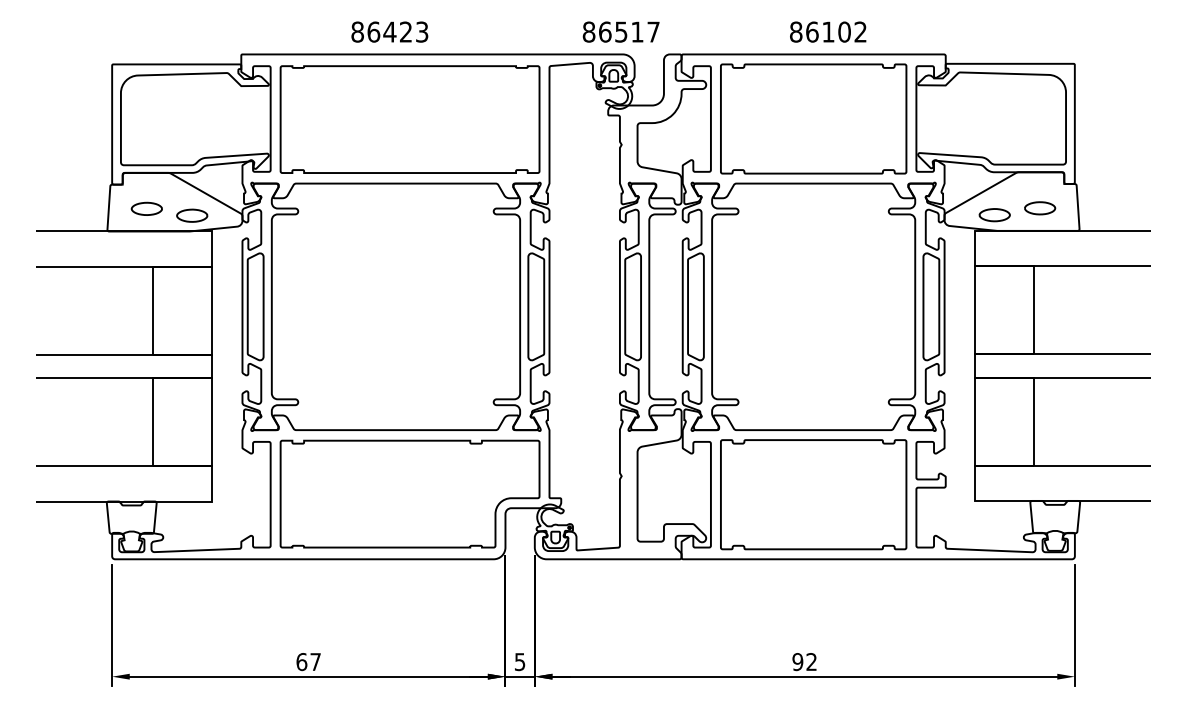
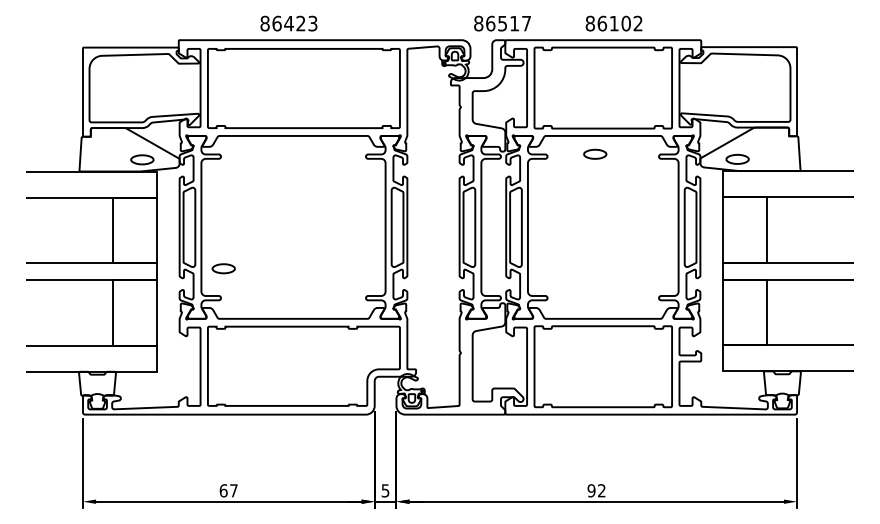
text: (621, 31) -> (502, 23), moved
part: (1040, 207) -> (595, 153), moved
part: (146, 208) -> (223, 268), moved

